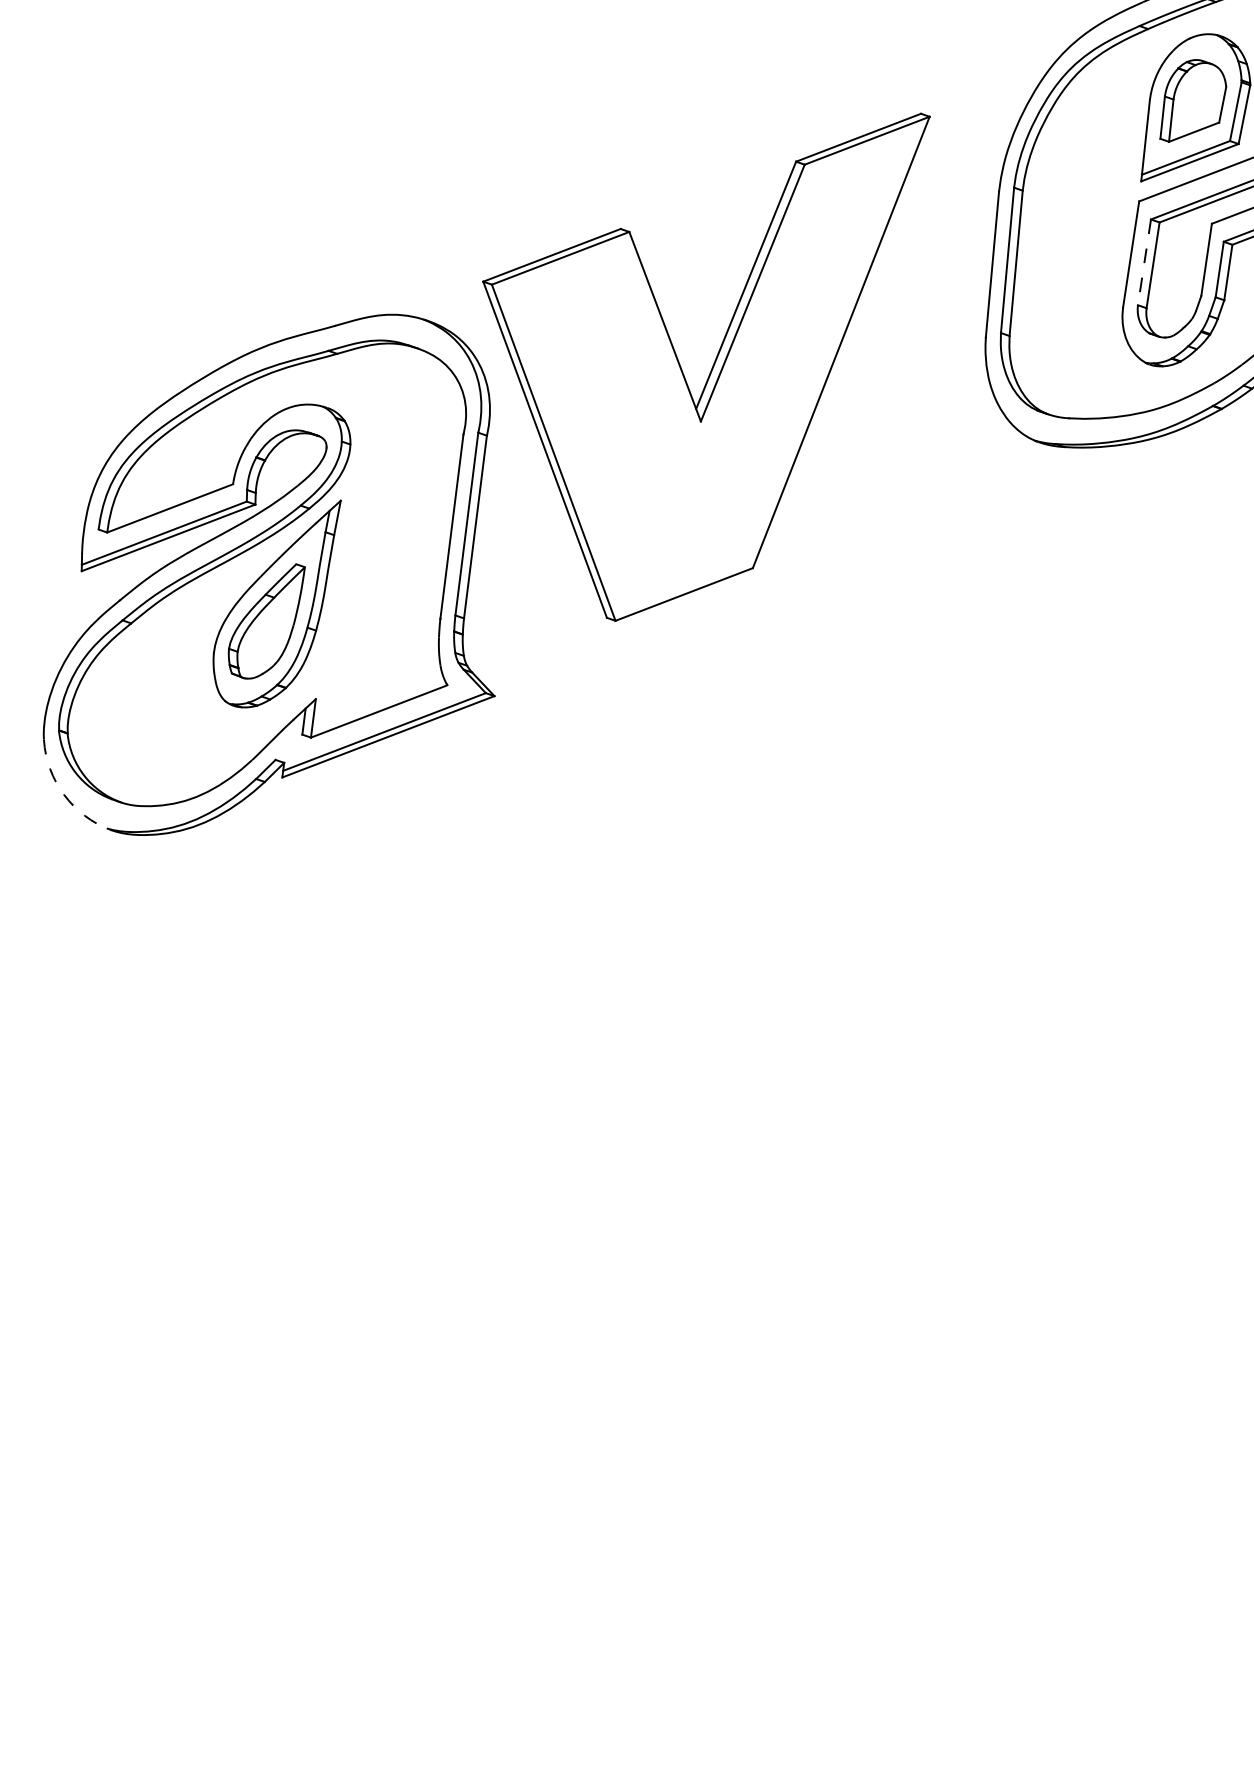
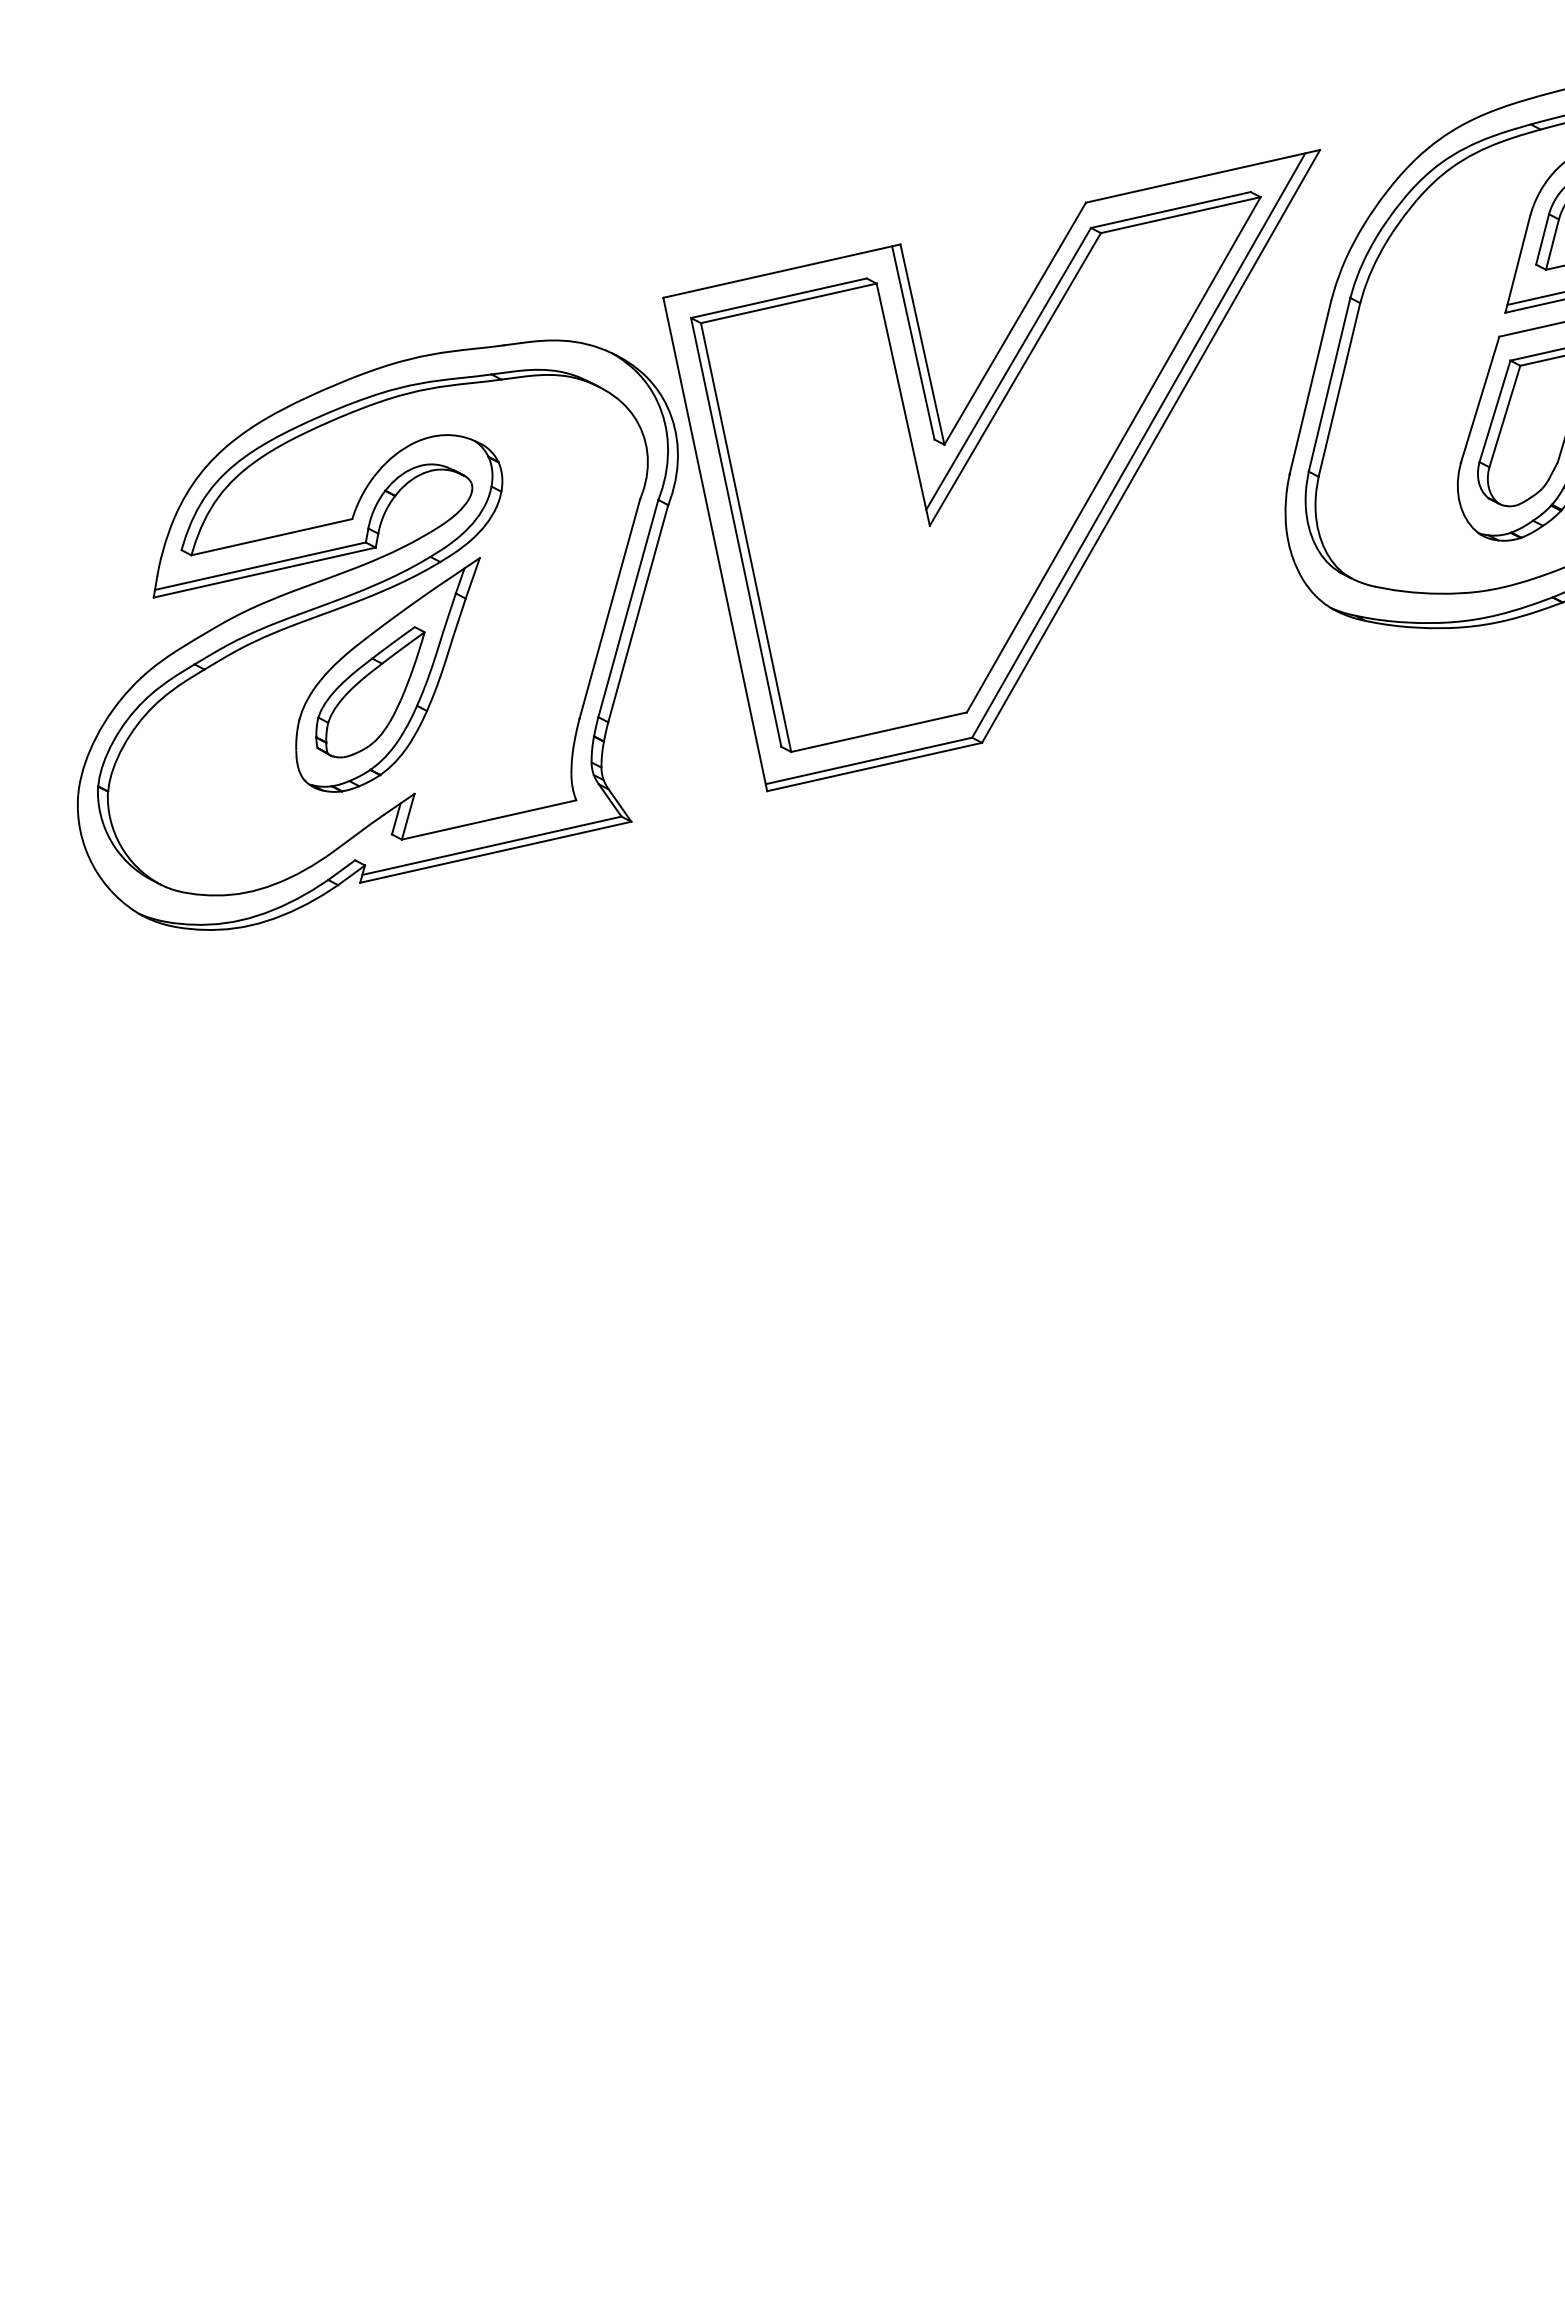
line: (1144, 262) -> (1494, 411), dashed -> solid
part: (744, 369) -> (991, 470), added
arc: (63, 795) -> (92, 865), dashed -> solid

